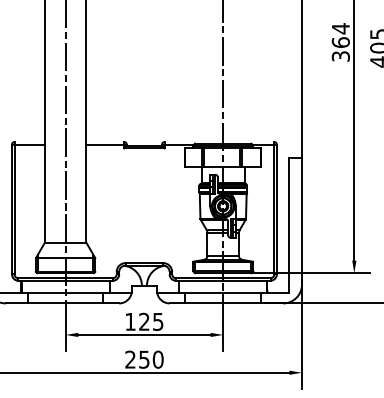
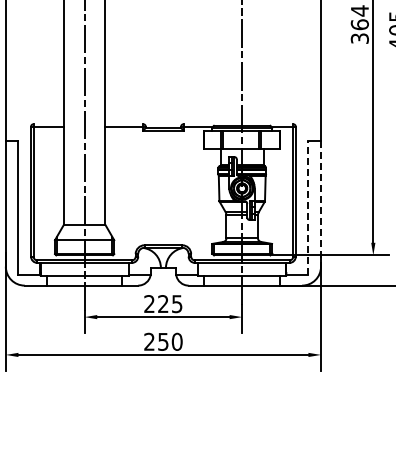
line: (302, 222) -> (321, 204), solid -> dashed
line: (289, 225) -> (308, 207), solid -> dashed
text: (130, 321) -> (149, 303), 125 -> 225

